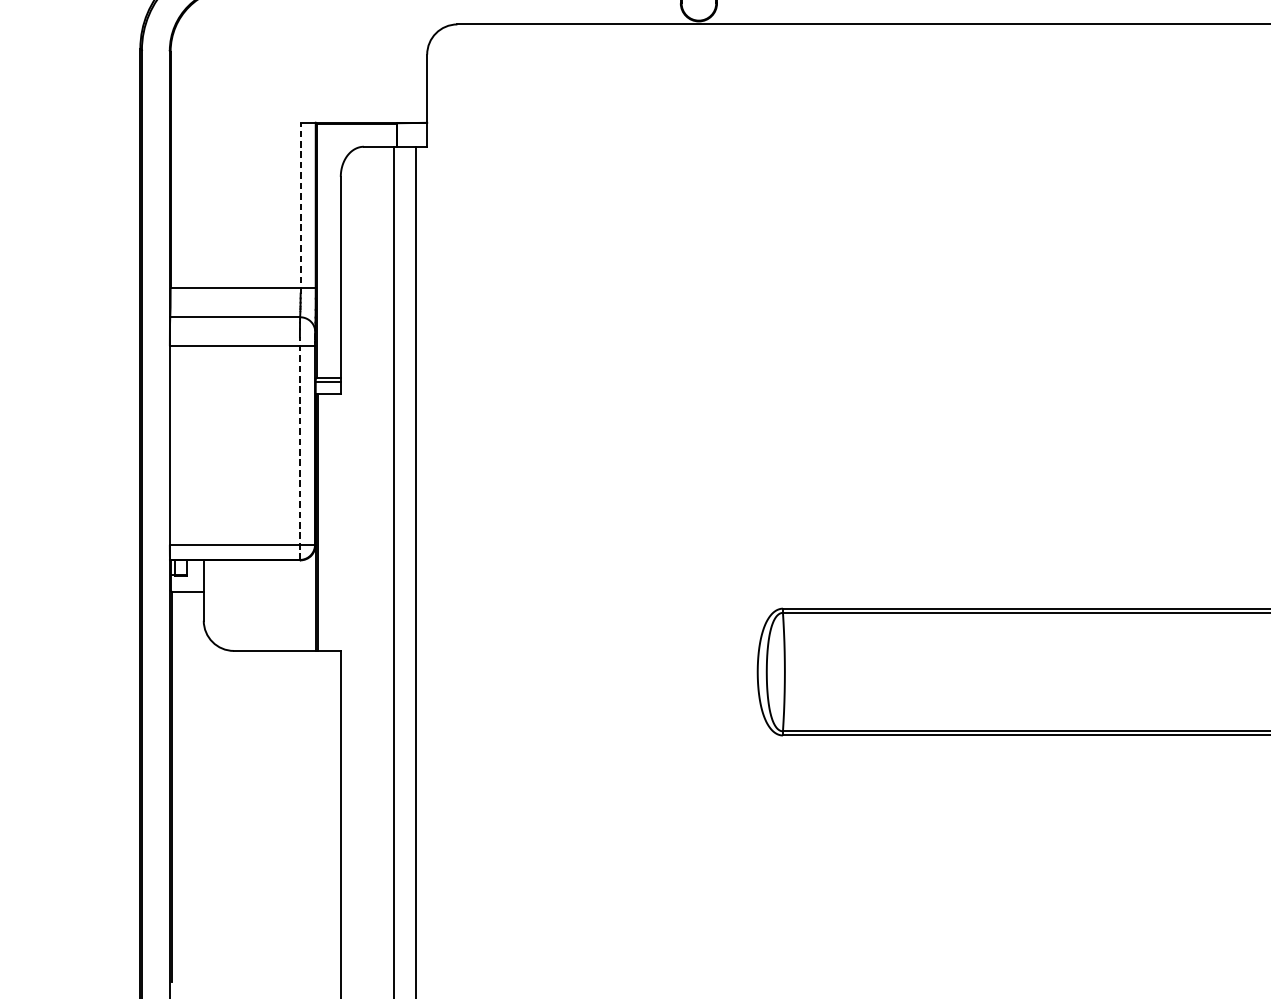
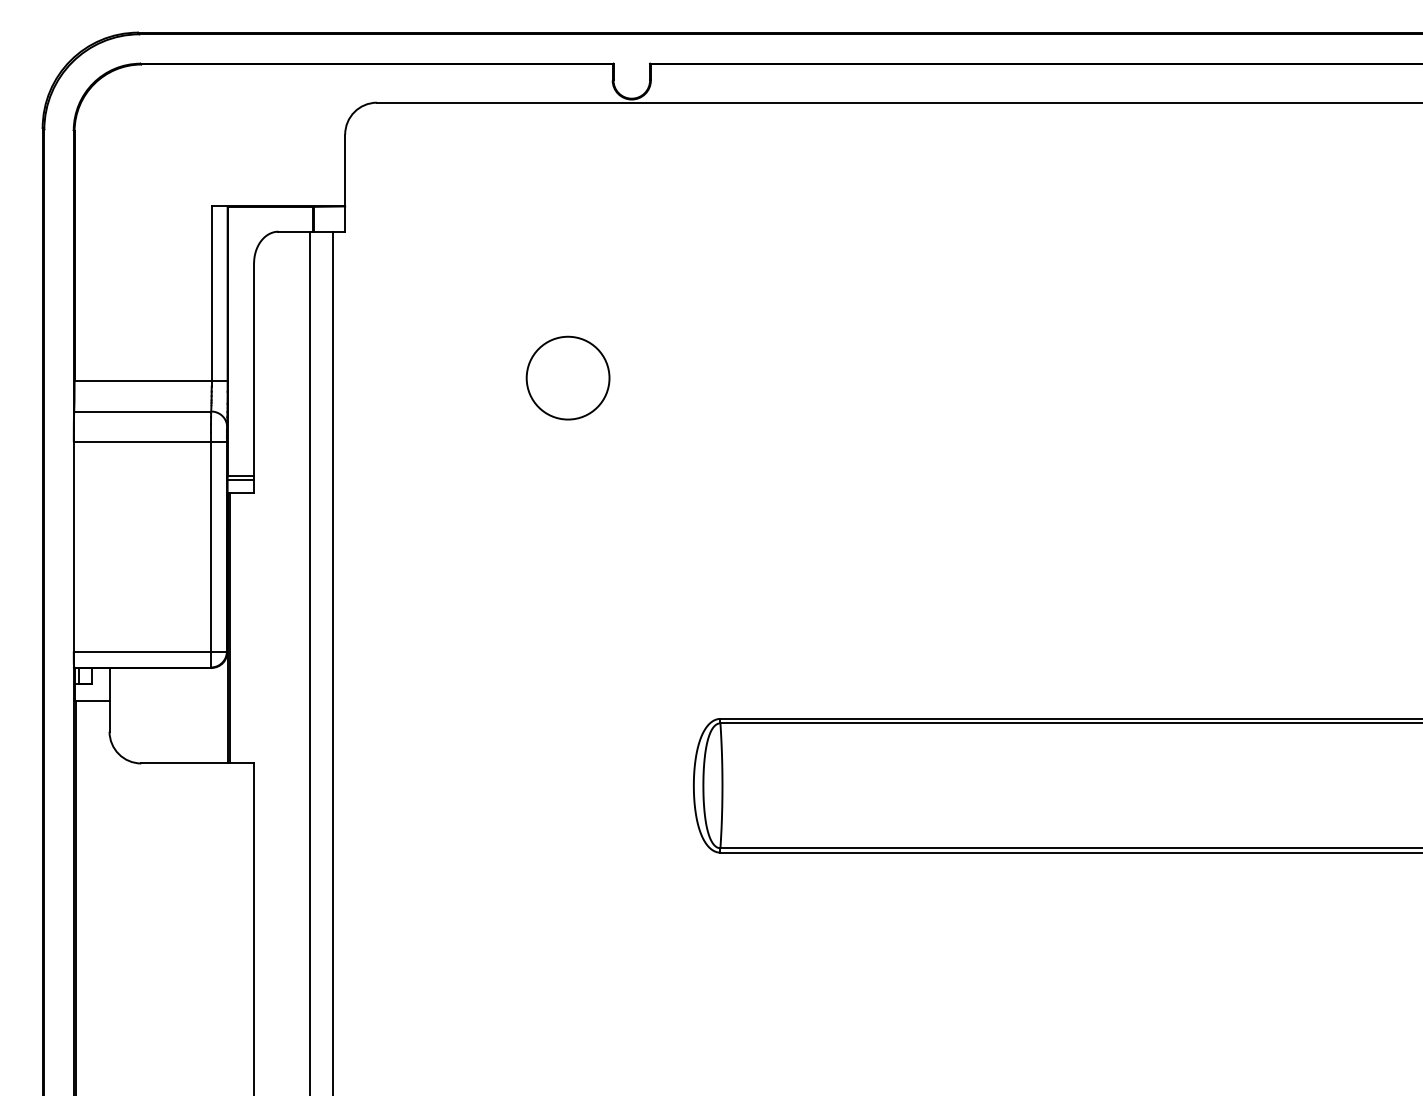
line: (300, 207) -> (211, 295), dashed -> solid
circle: (637, 284) -> (567, 377), added
line: (299, 448) -> (210, 549), dashed -> solid

